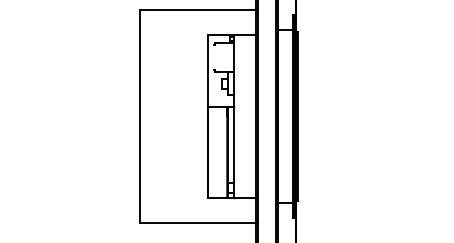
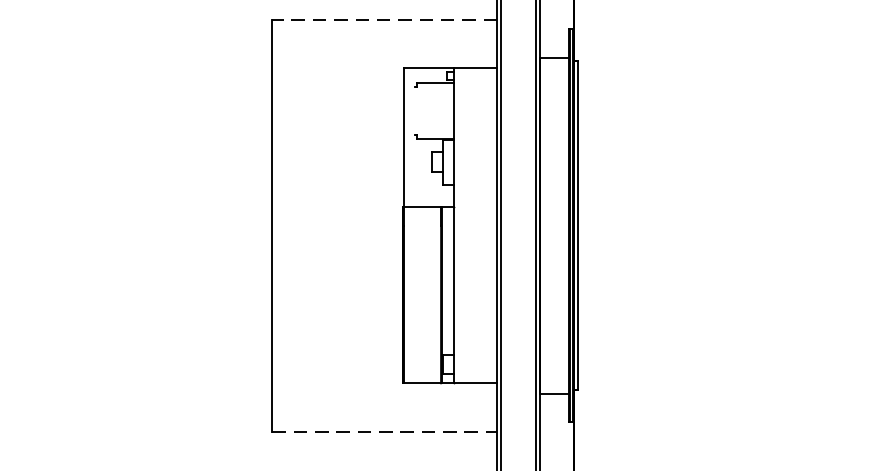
line: (198, 10) -> (385, 20), solid -> dashed
line: (198, 222) -> (385, 431), solid -> dashed

